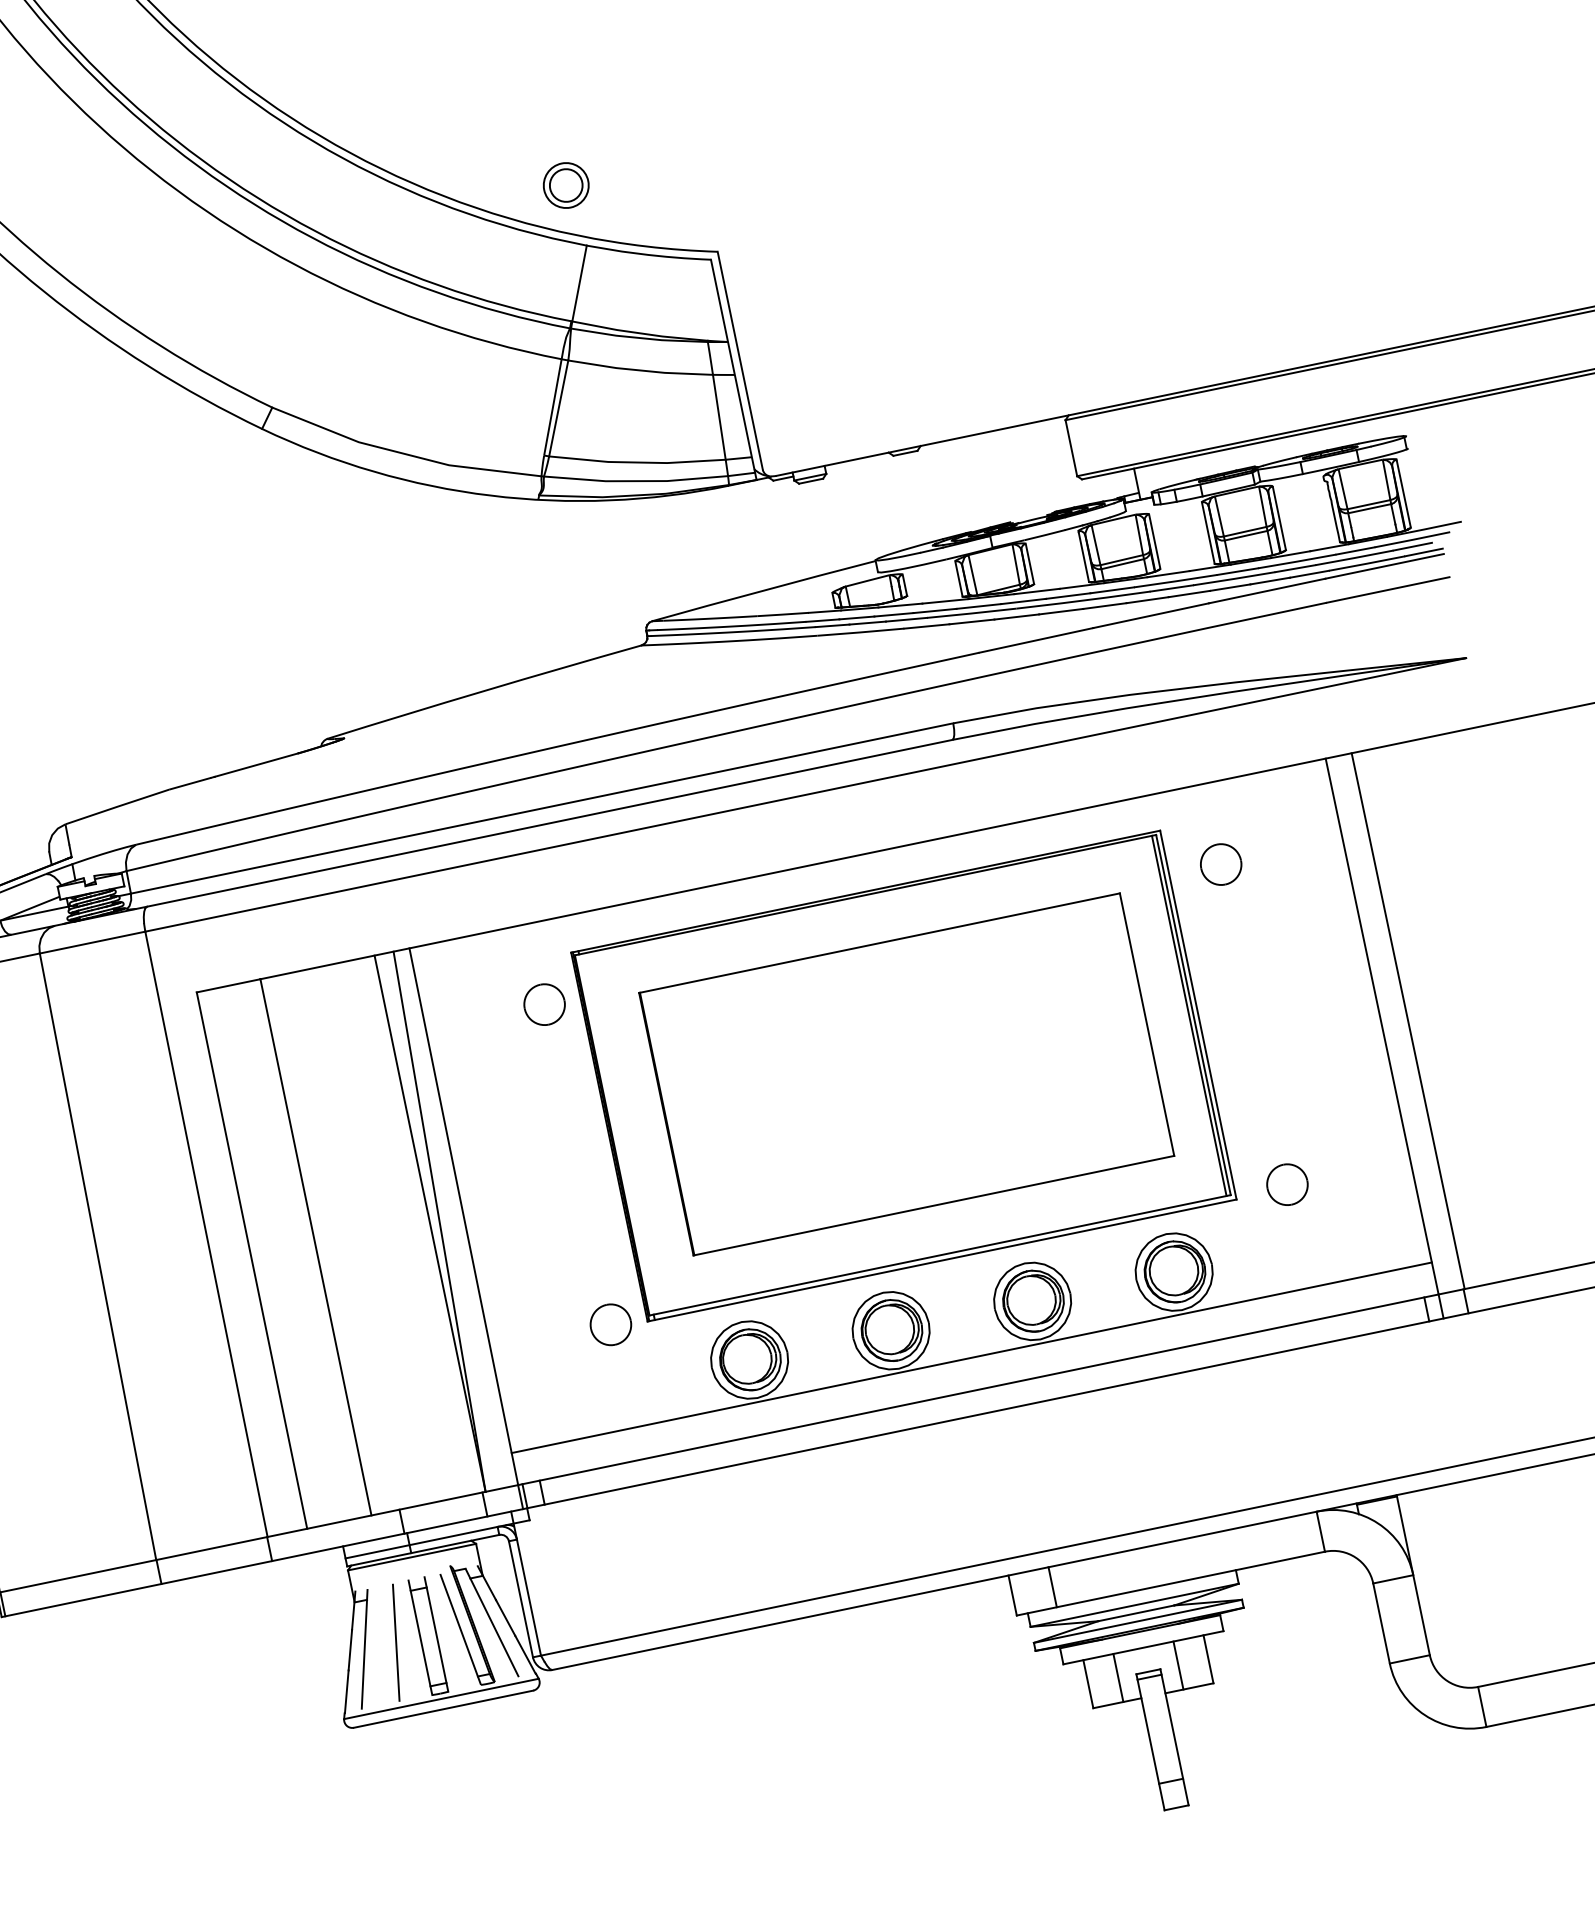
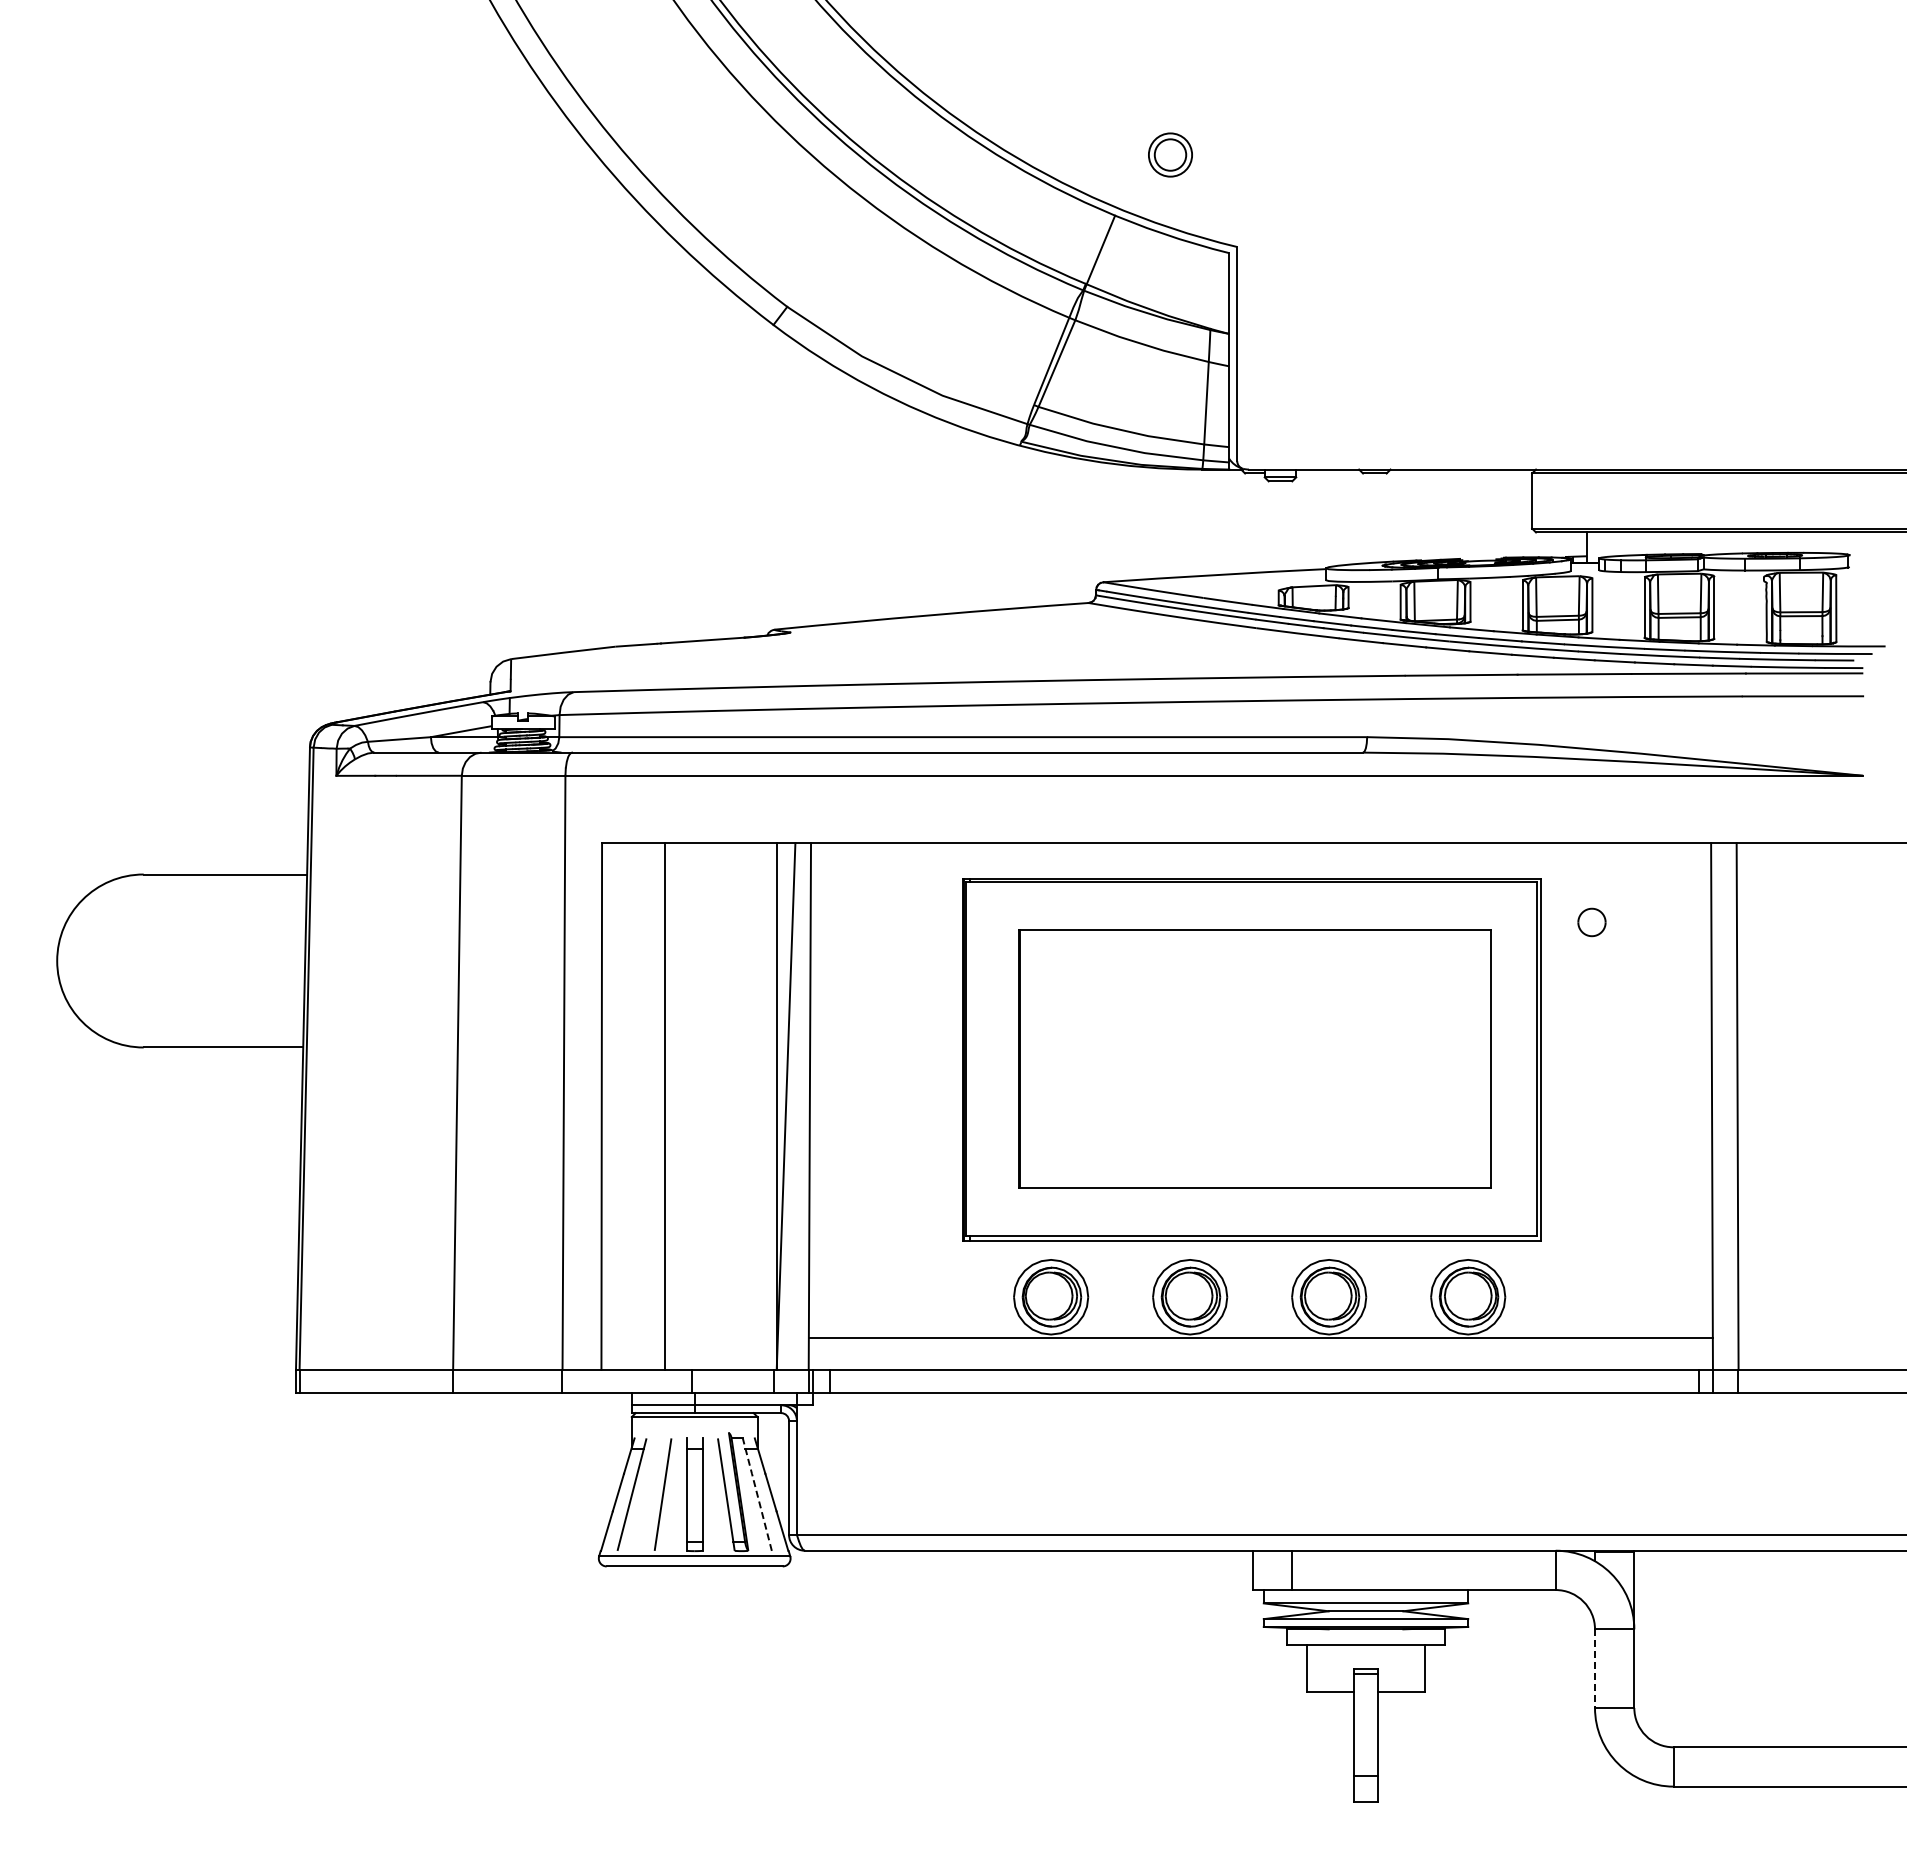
part: (566, 184) -> (1170, 154), moved
part: (1220, 864) -> (1591, 922), size x0.7
part: (544, 1004) -> (927, 922), removed
line: (1189, 1015) -> (1532, 1058), removed
part: (1286, 1184) -> (1591, 1236), removed
part: (610, 1324) -> (927, 1236), removed
line: (492, 1622) -> (757, 1494), solid -> dashed
line: (1382, 1624) -> (1595, 1669), solid -> dashed
line: (1178, 1665) -> (1395, 1668), removed
line: (1118, 1677) -> (1336, 1668), removed

